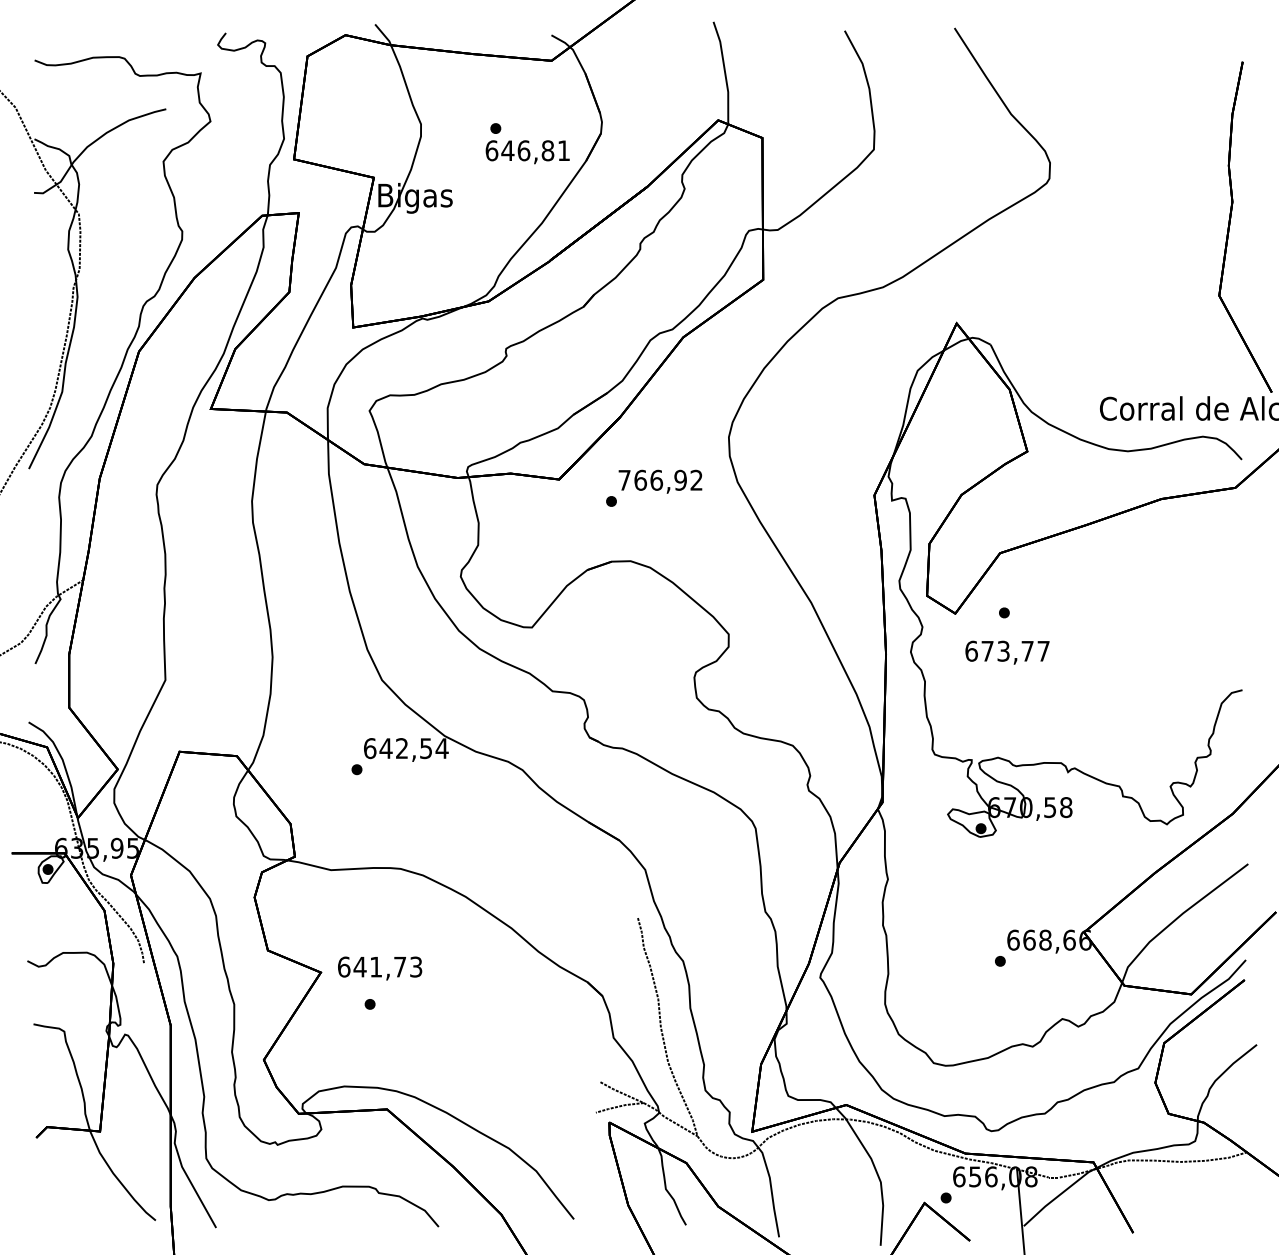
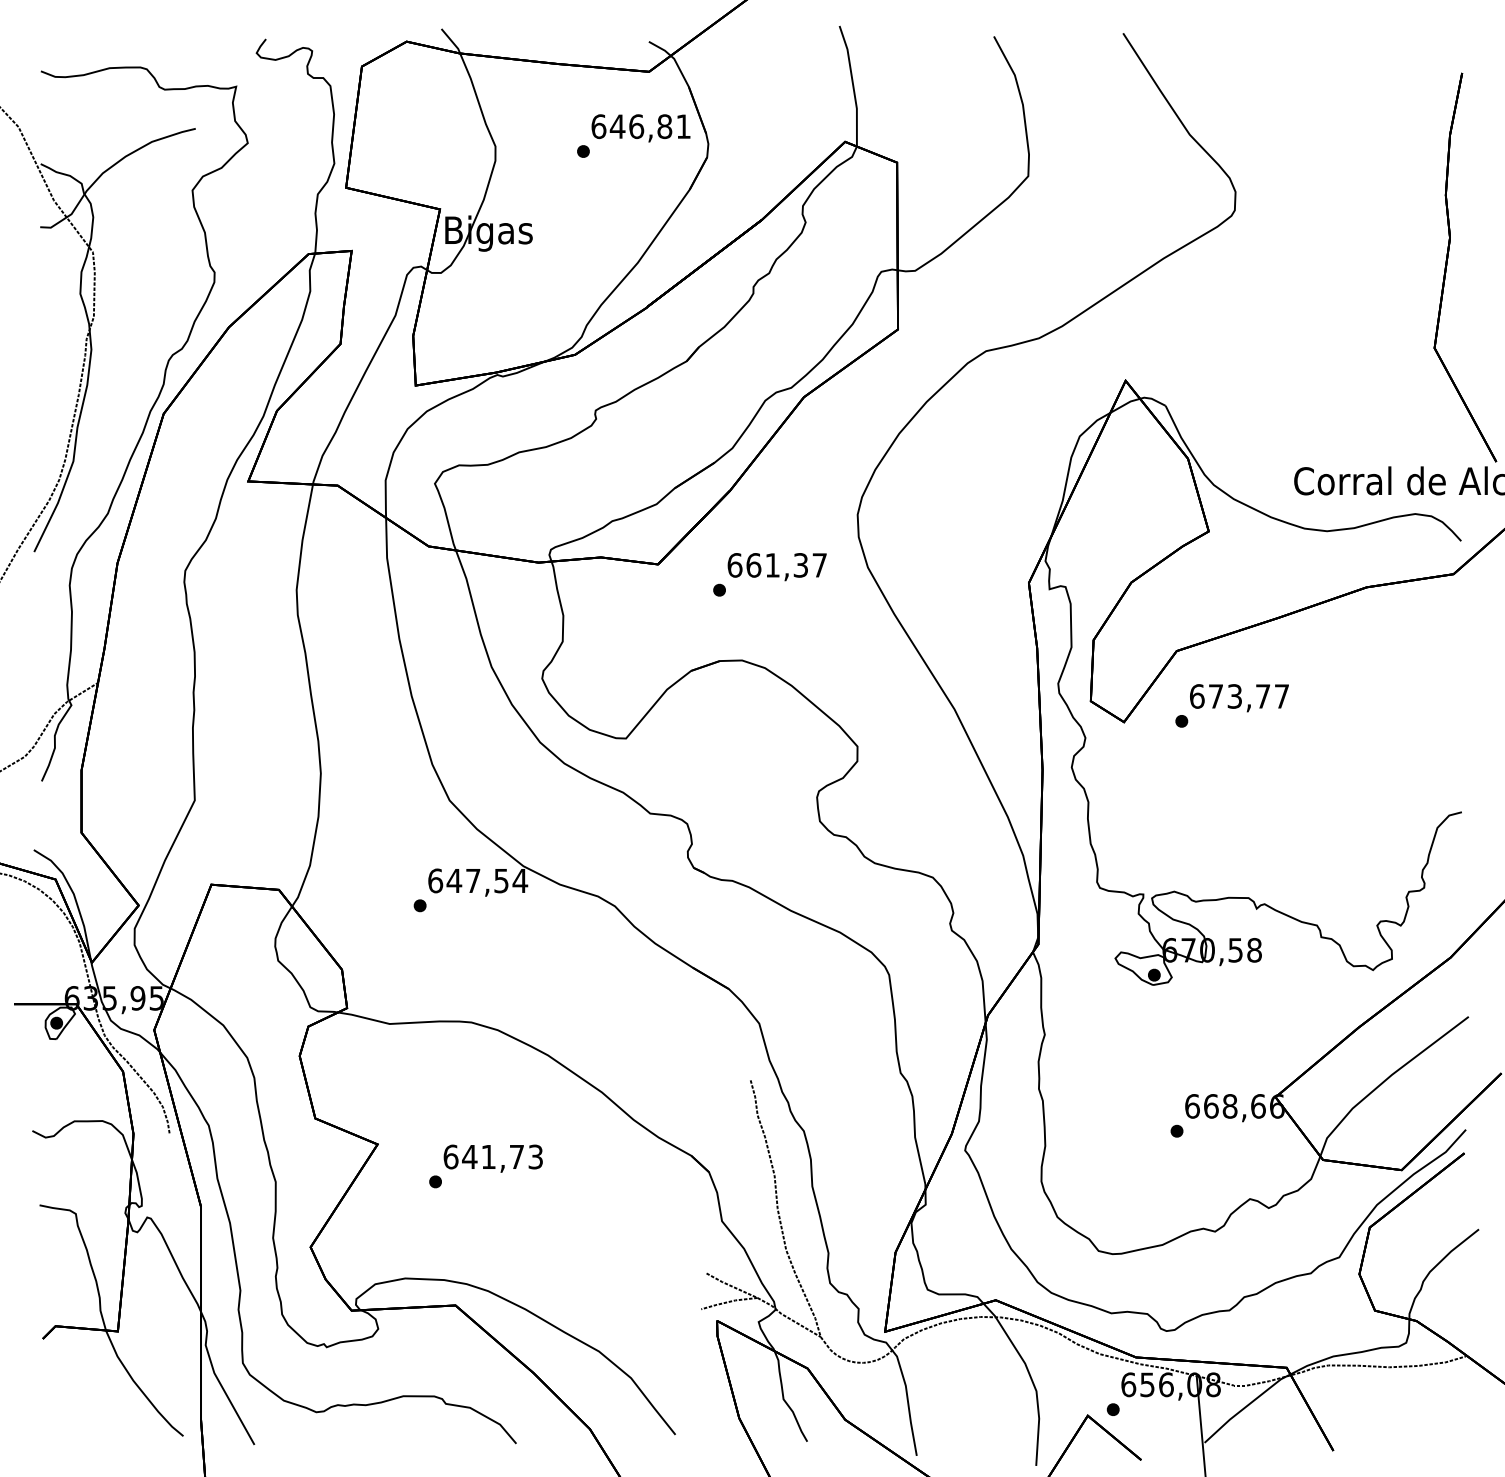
text: (527, 152) -> (640, 128), moved
text: (659, 480) -> (776, 565), 766,92 -> 661,37
text: (1007, 653) -> (1239, 698), moved
text: (402, 748) -> (473, 880), 642,54 -> 647,54
text: (379, 968) -> (492, 1158), moved

